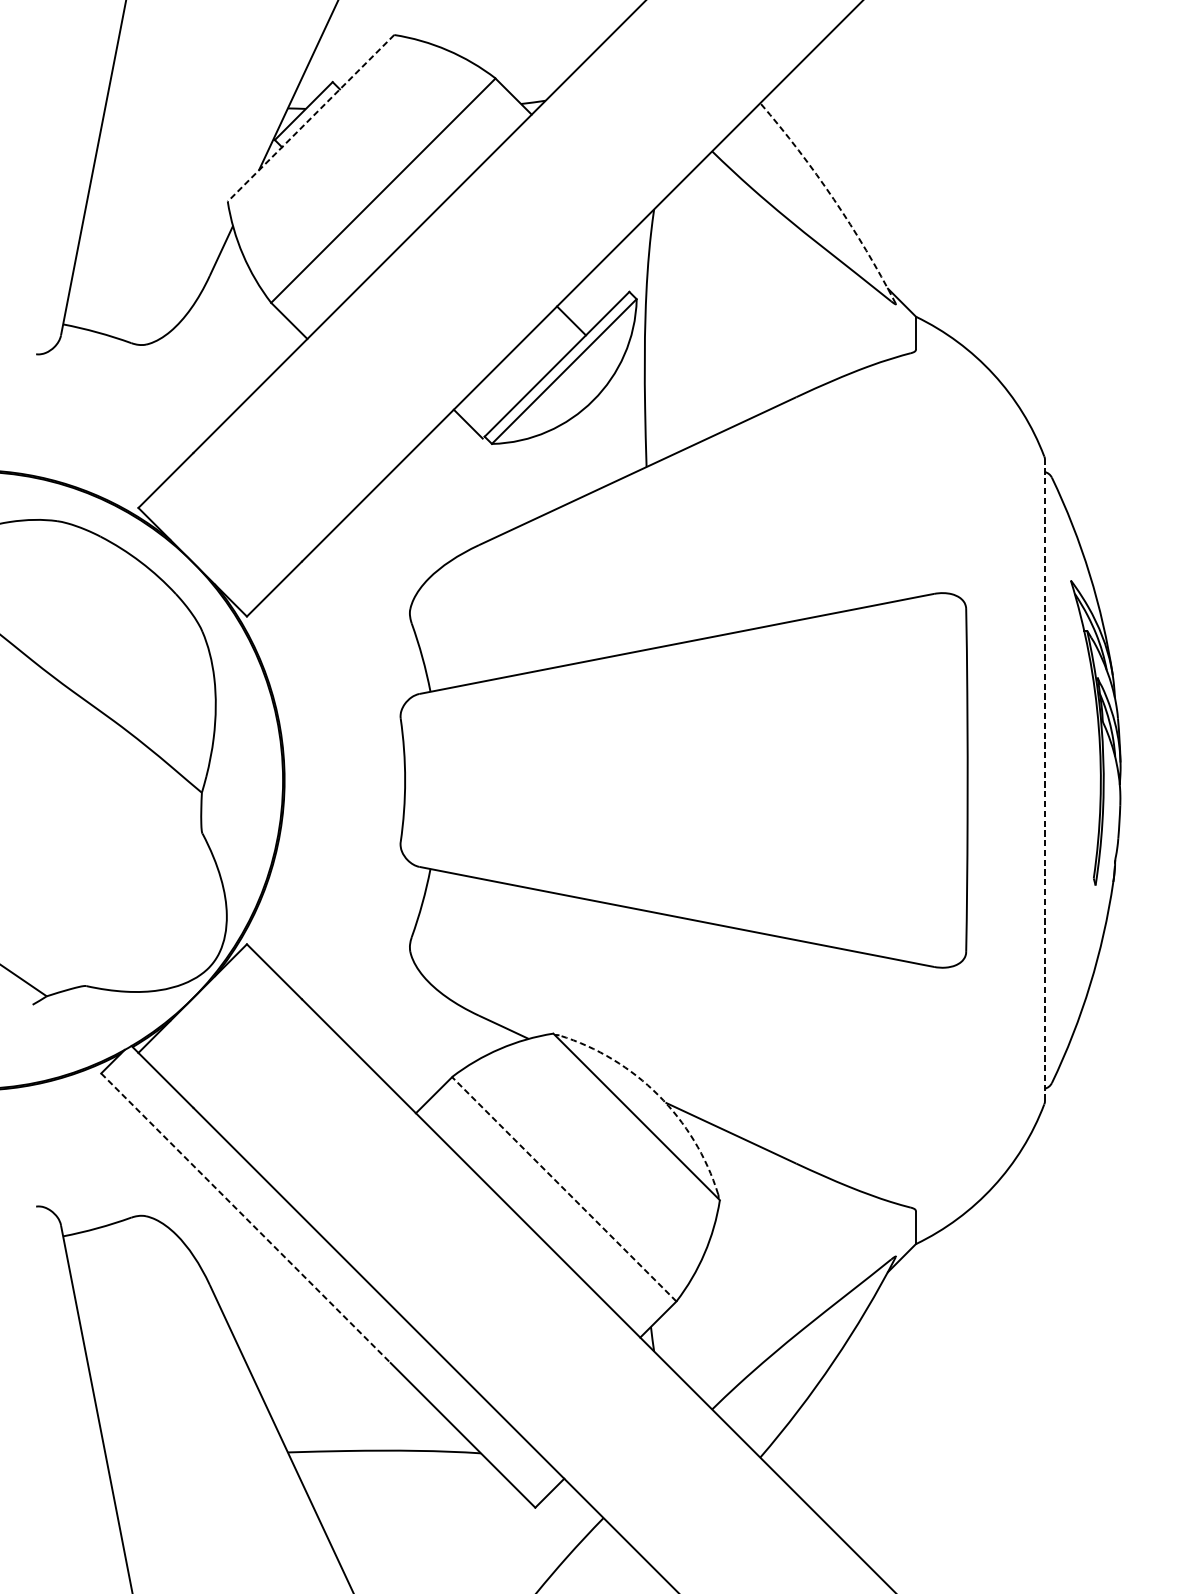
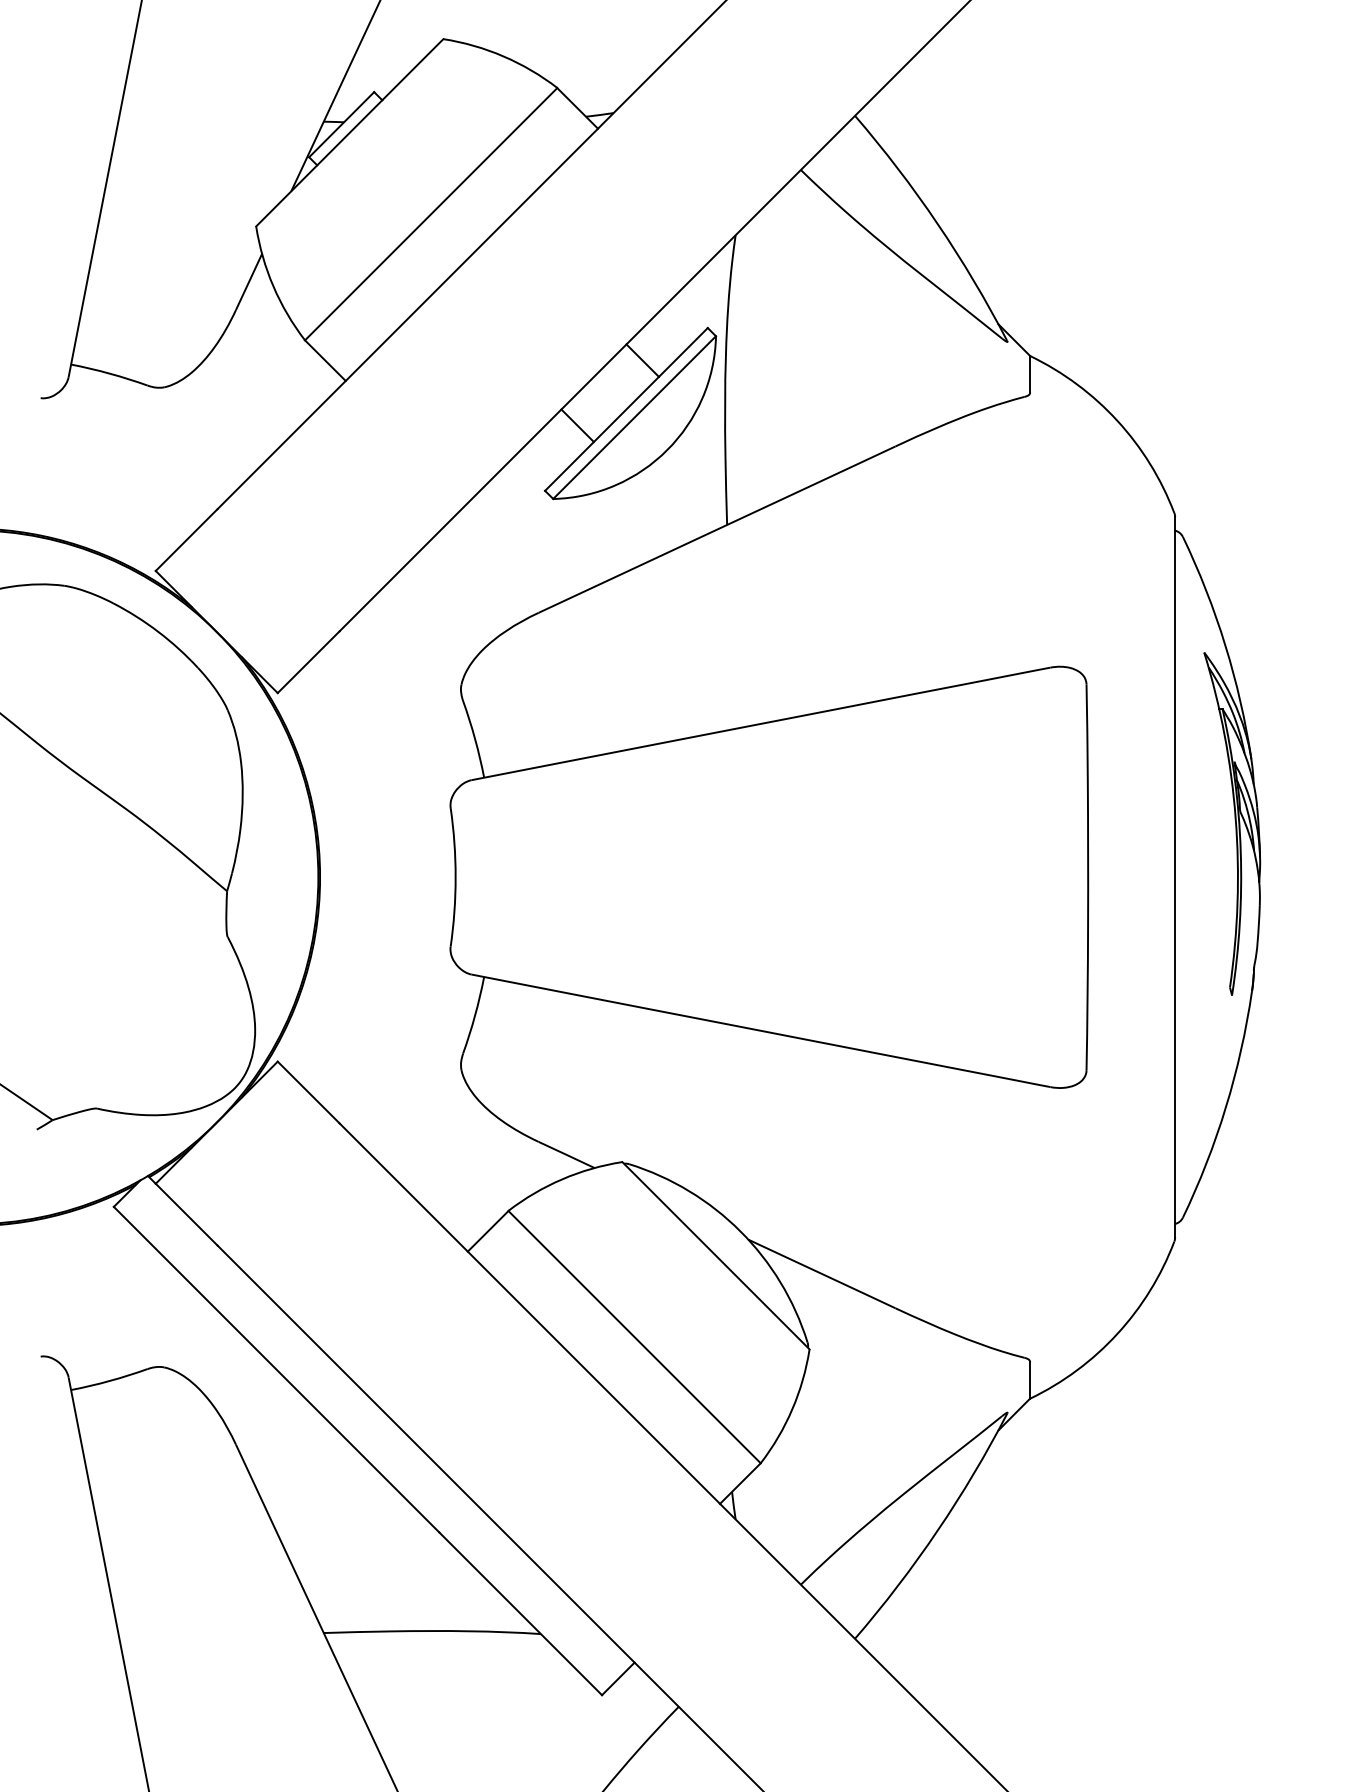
line: (310, 118) -> (349, 133), dashed -> solid
arc: (833, 198) -> (937, 223), dashed -> solid
line: (468, 423) -> (577, 425), moved
line: (1045, 779) -> (1175, 876), dashed -> solid
arc: (658, 1095) -> (740, 1231), dashed -> solid
line: (564, 1188) -> (634, 1336), dashed -> solid
line: (245, 1218) -> (276, 1370), dashed -> solid

